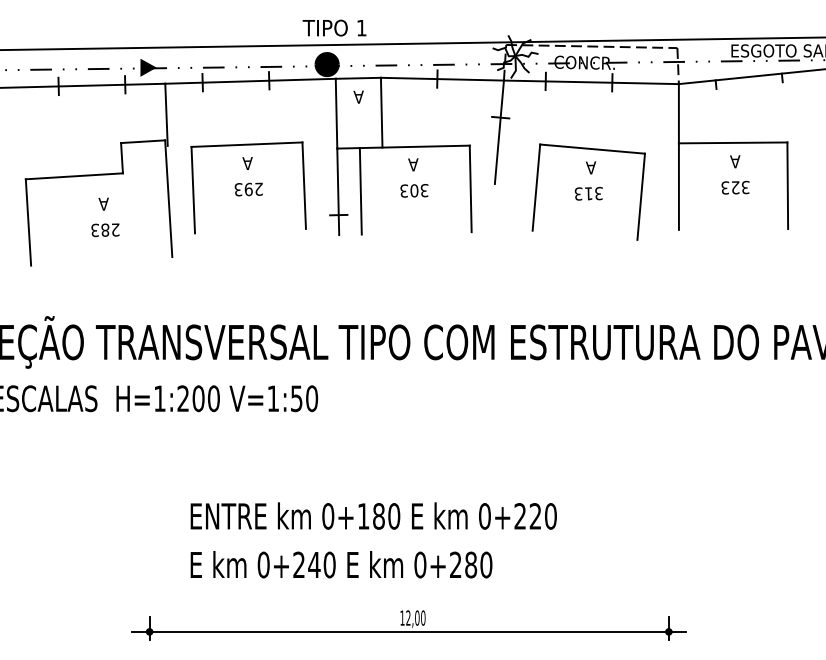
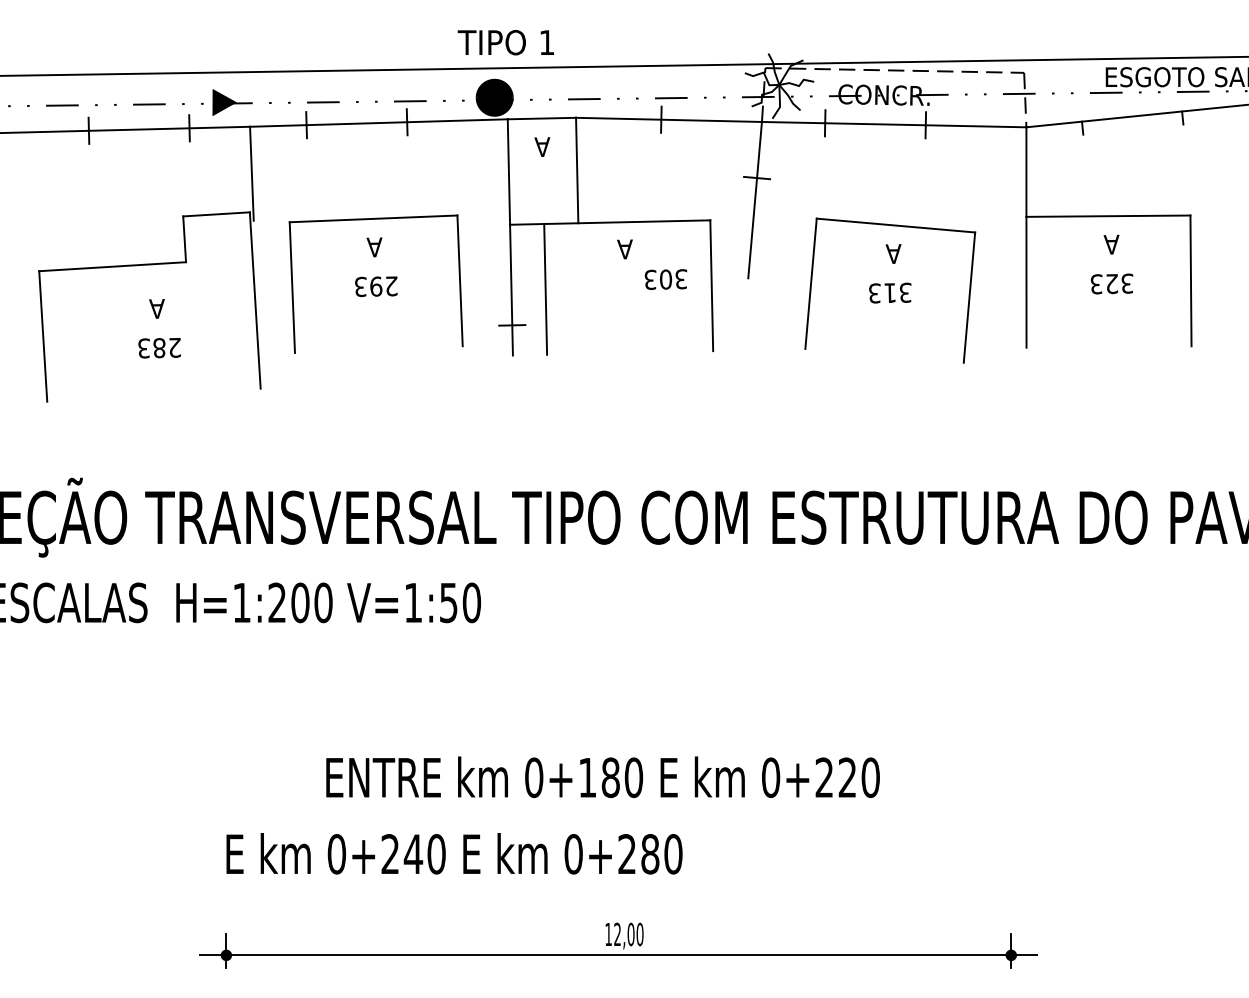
text: (414, 190) -> (666, 279), moved
text: (373, 515) -> (602, 776), moved
text: (341, 564) -> (454, 853), moved

